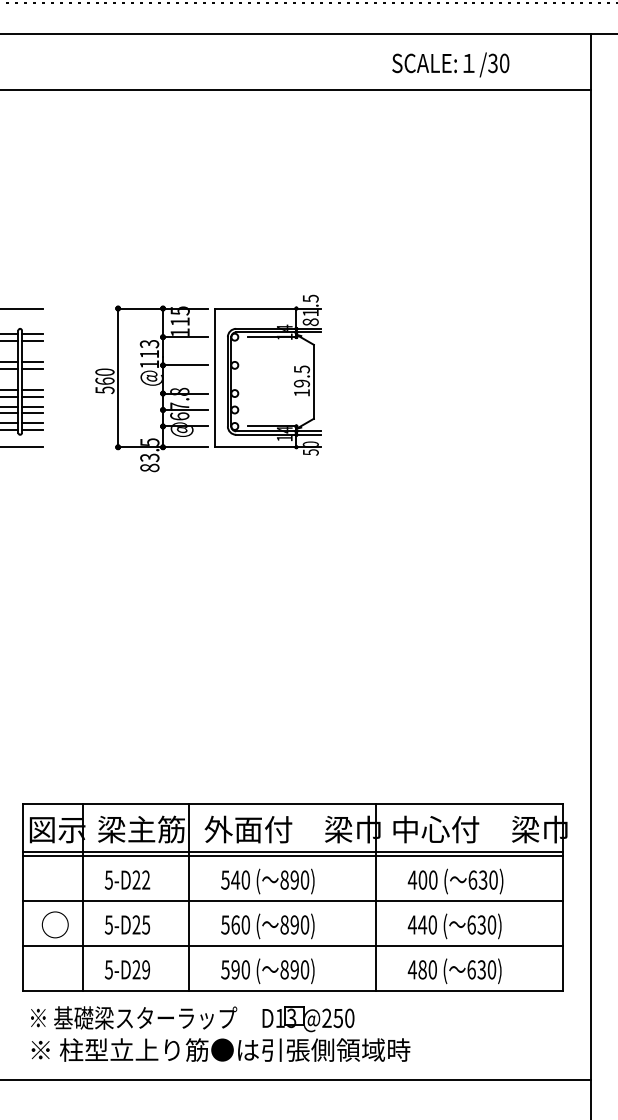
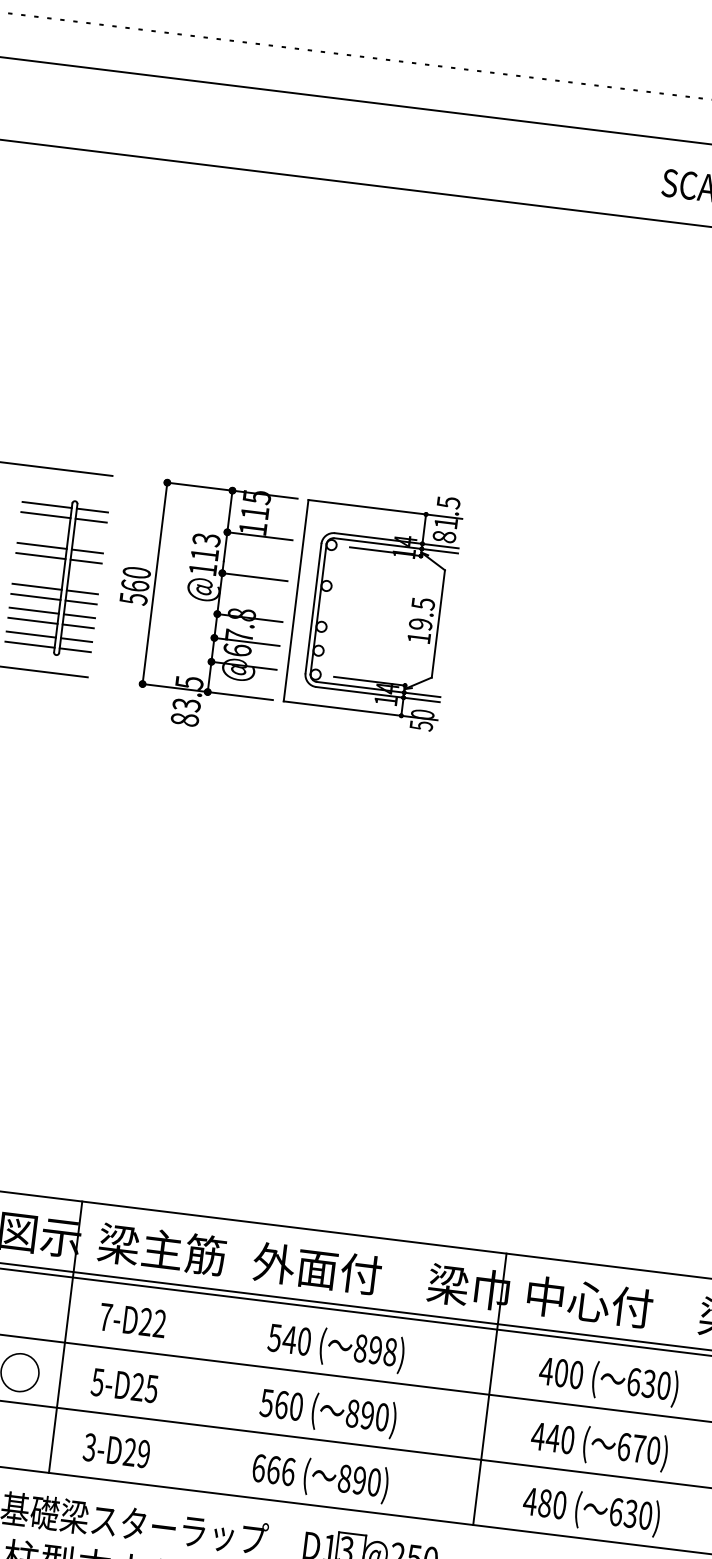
part: (208, 383) -> (285, 607), moved
text: (108, 879) -> (105, 1316), 5-D22 -> 7-D22
text: (304, 880) -> (389, 1352), 890) -> 898)
line: (188, 896) -> (218, 1355), removed
text: (481, 924) -> (638, 1448), 630) -> 670)
text: (108, 969) -> (89, 1446), 5-D29 -> 3-D29
text: (235, 969) -> (273, 1469), 590 -> 666

